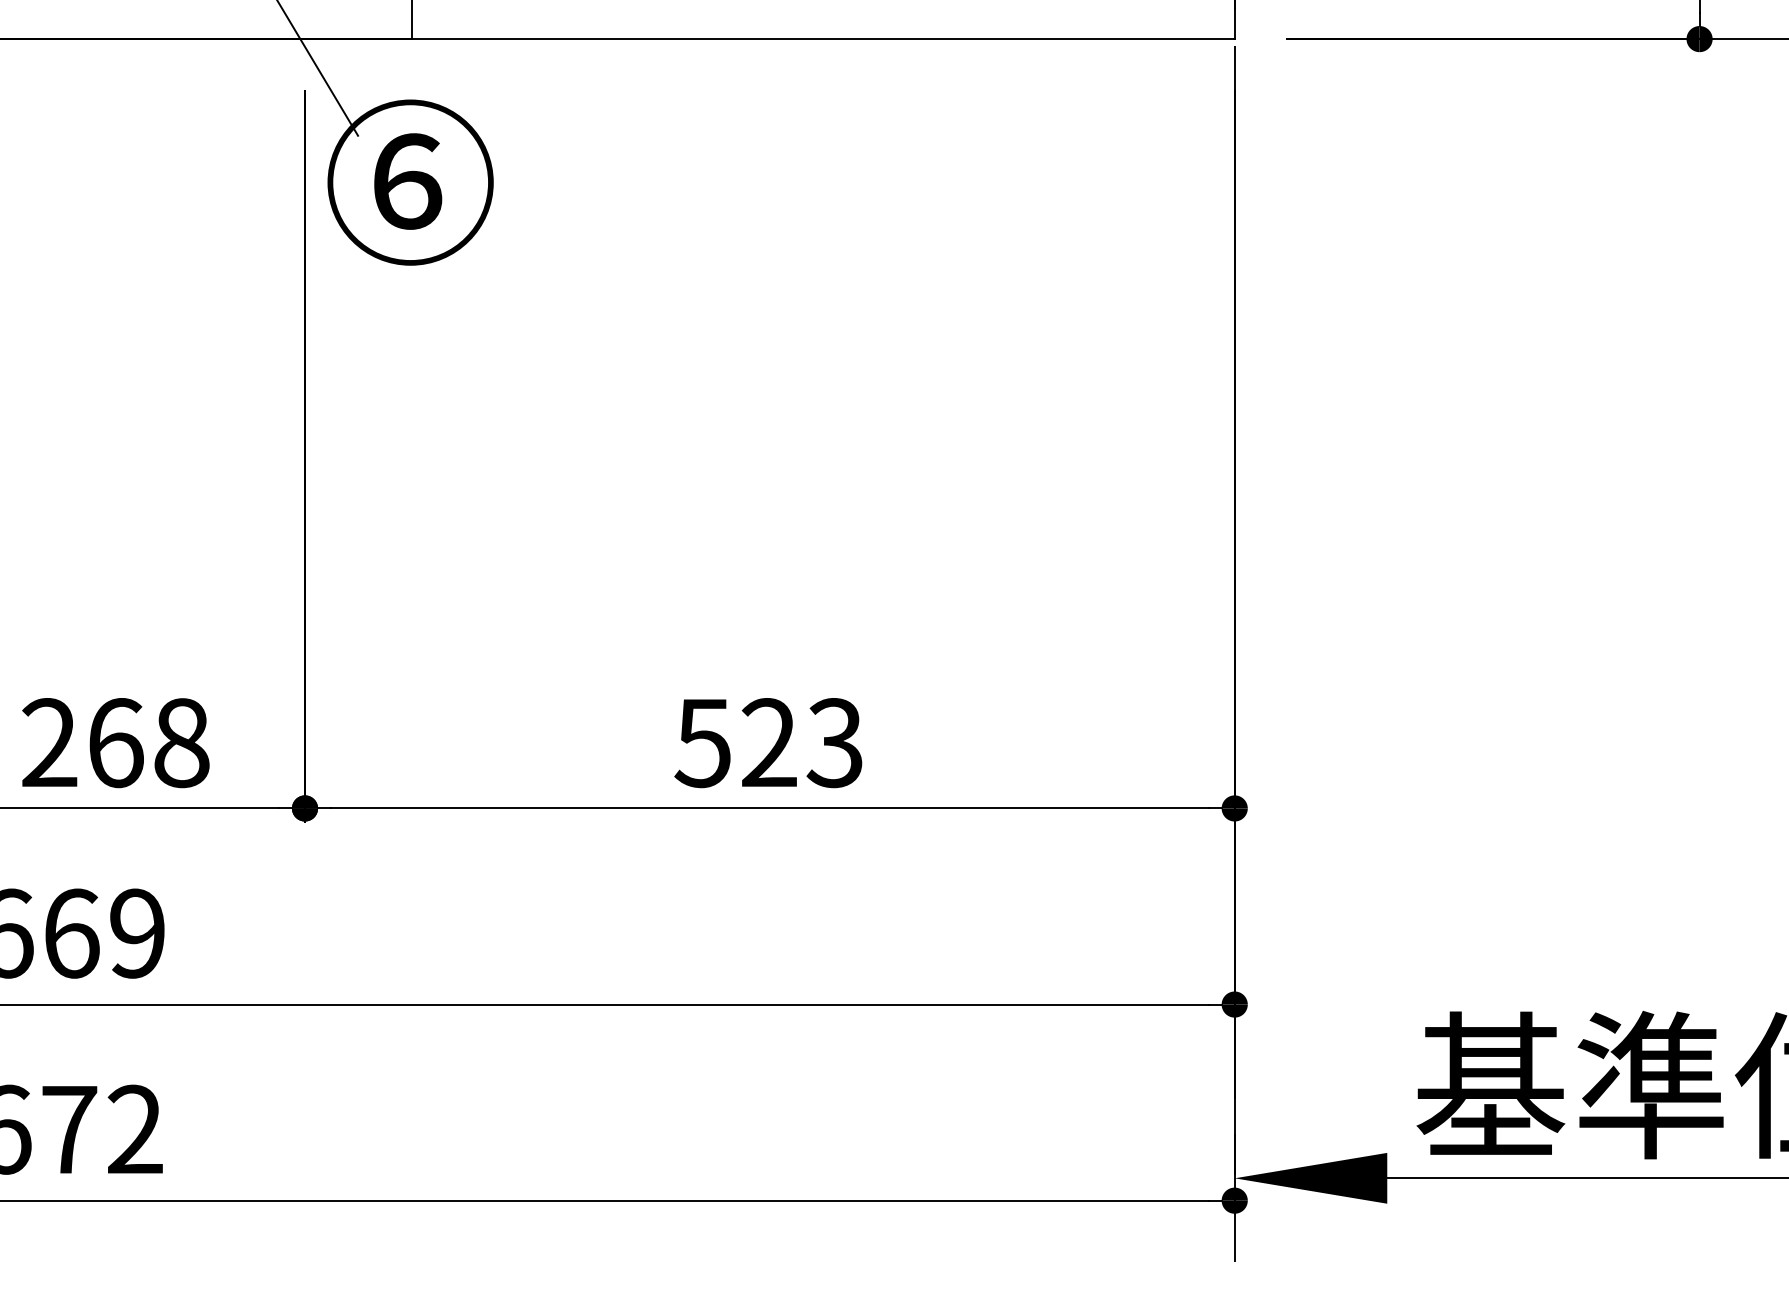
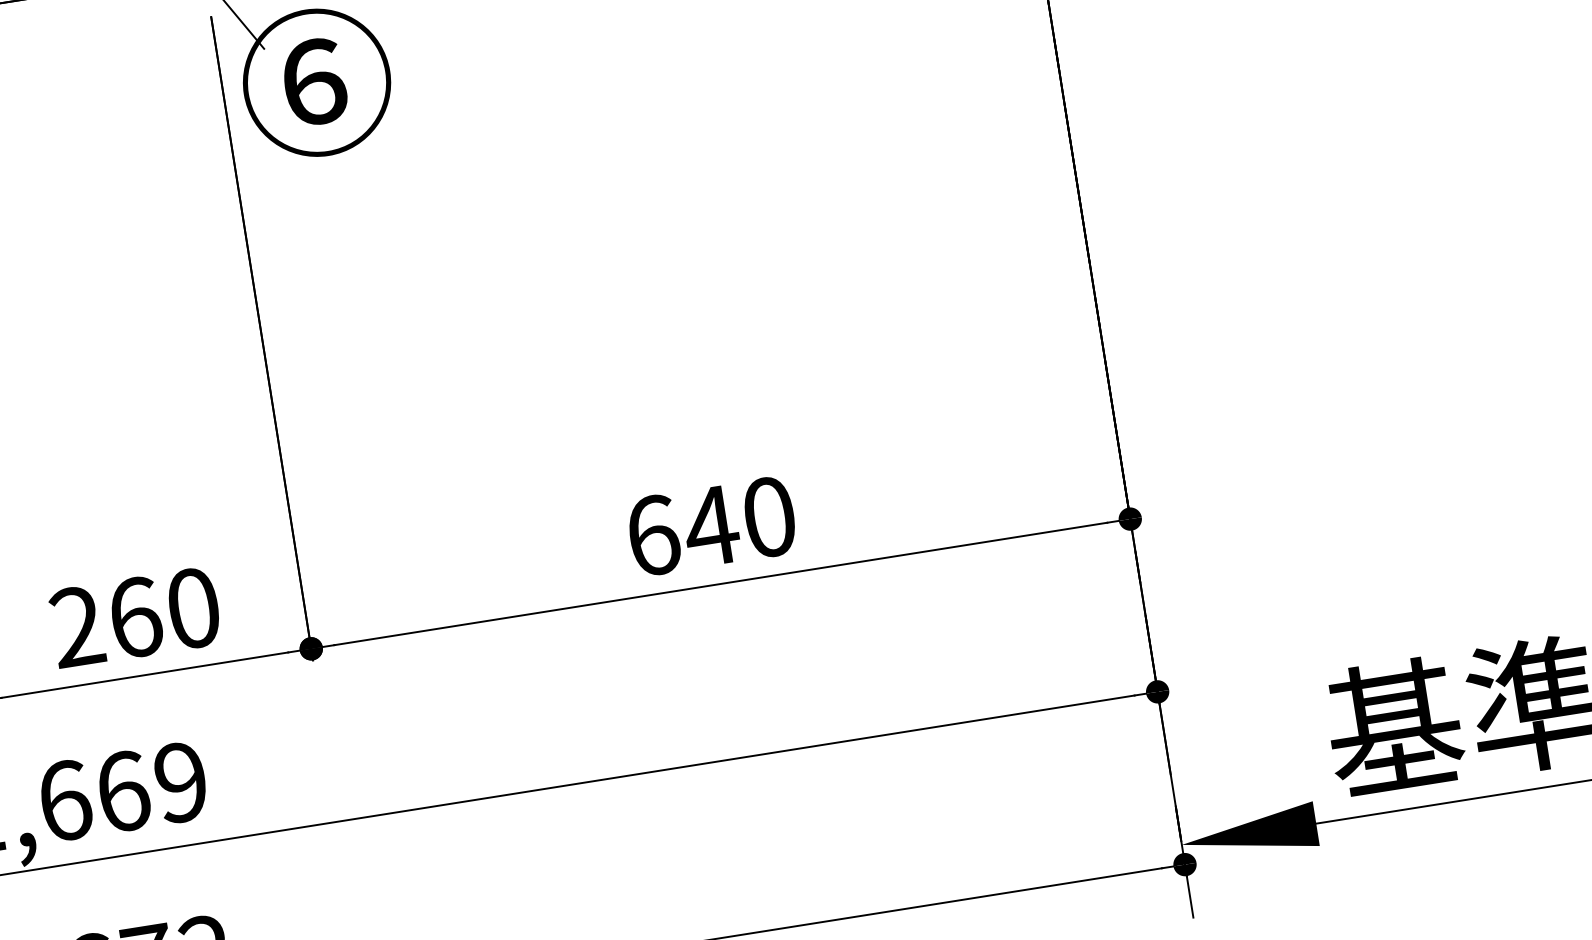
text: (181, 742) -> (193, 607), 268 -> 260
text: (768, 743) -> (710, 526), 523 -> 640

